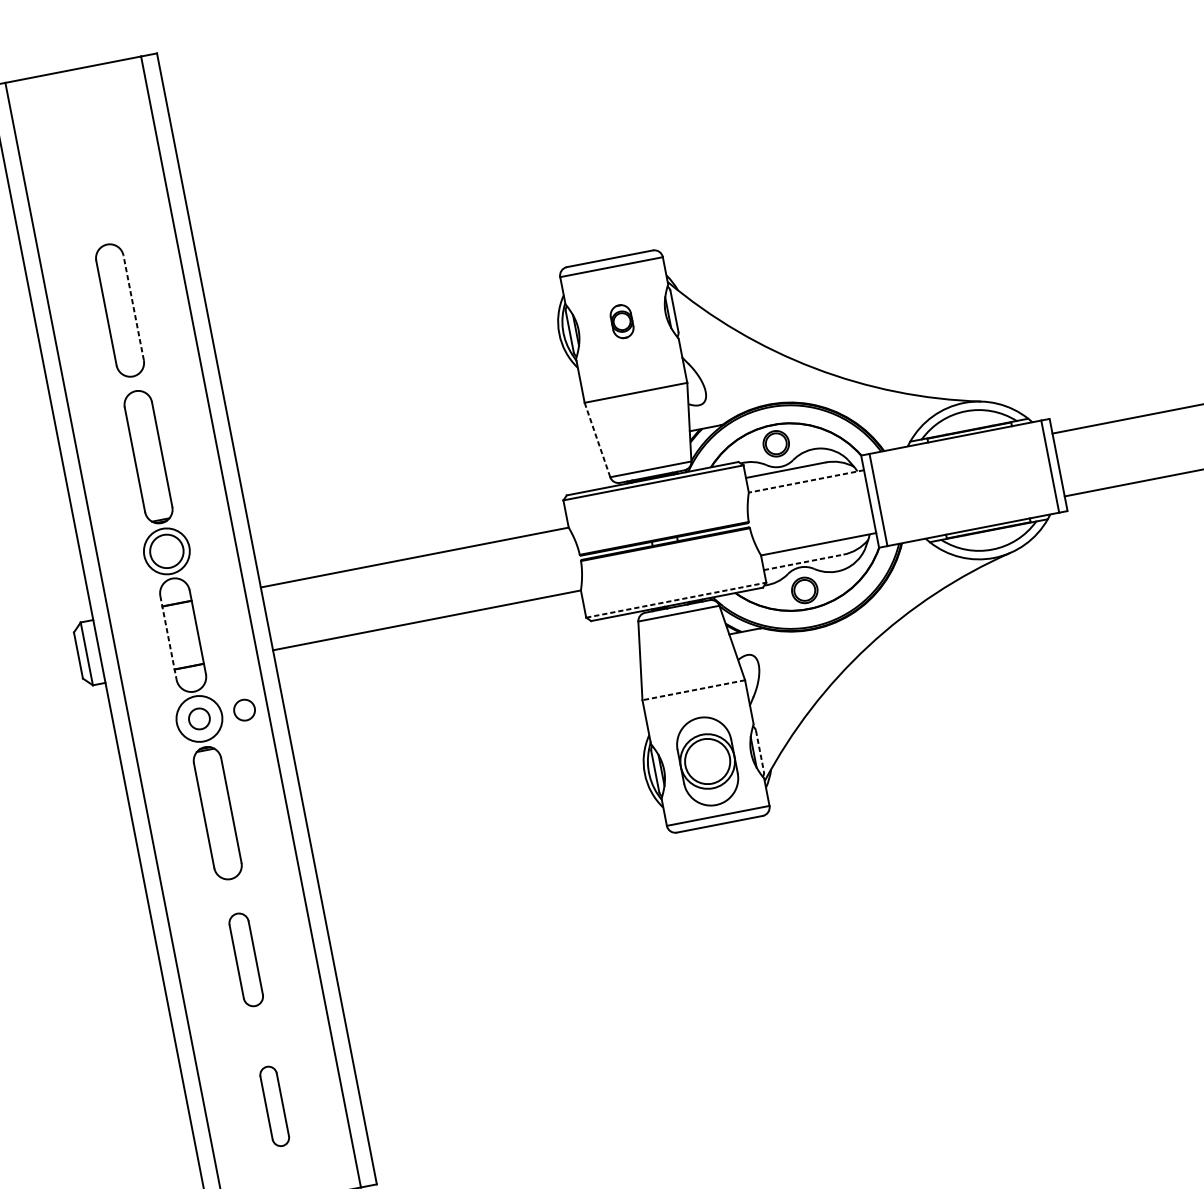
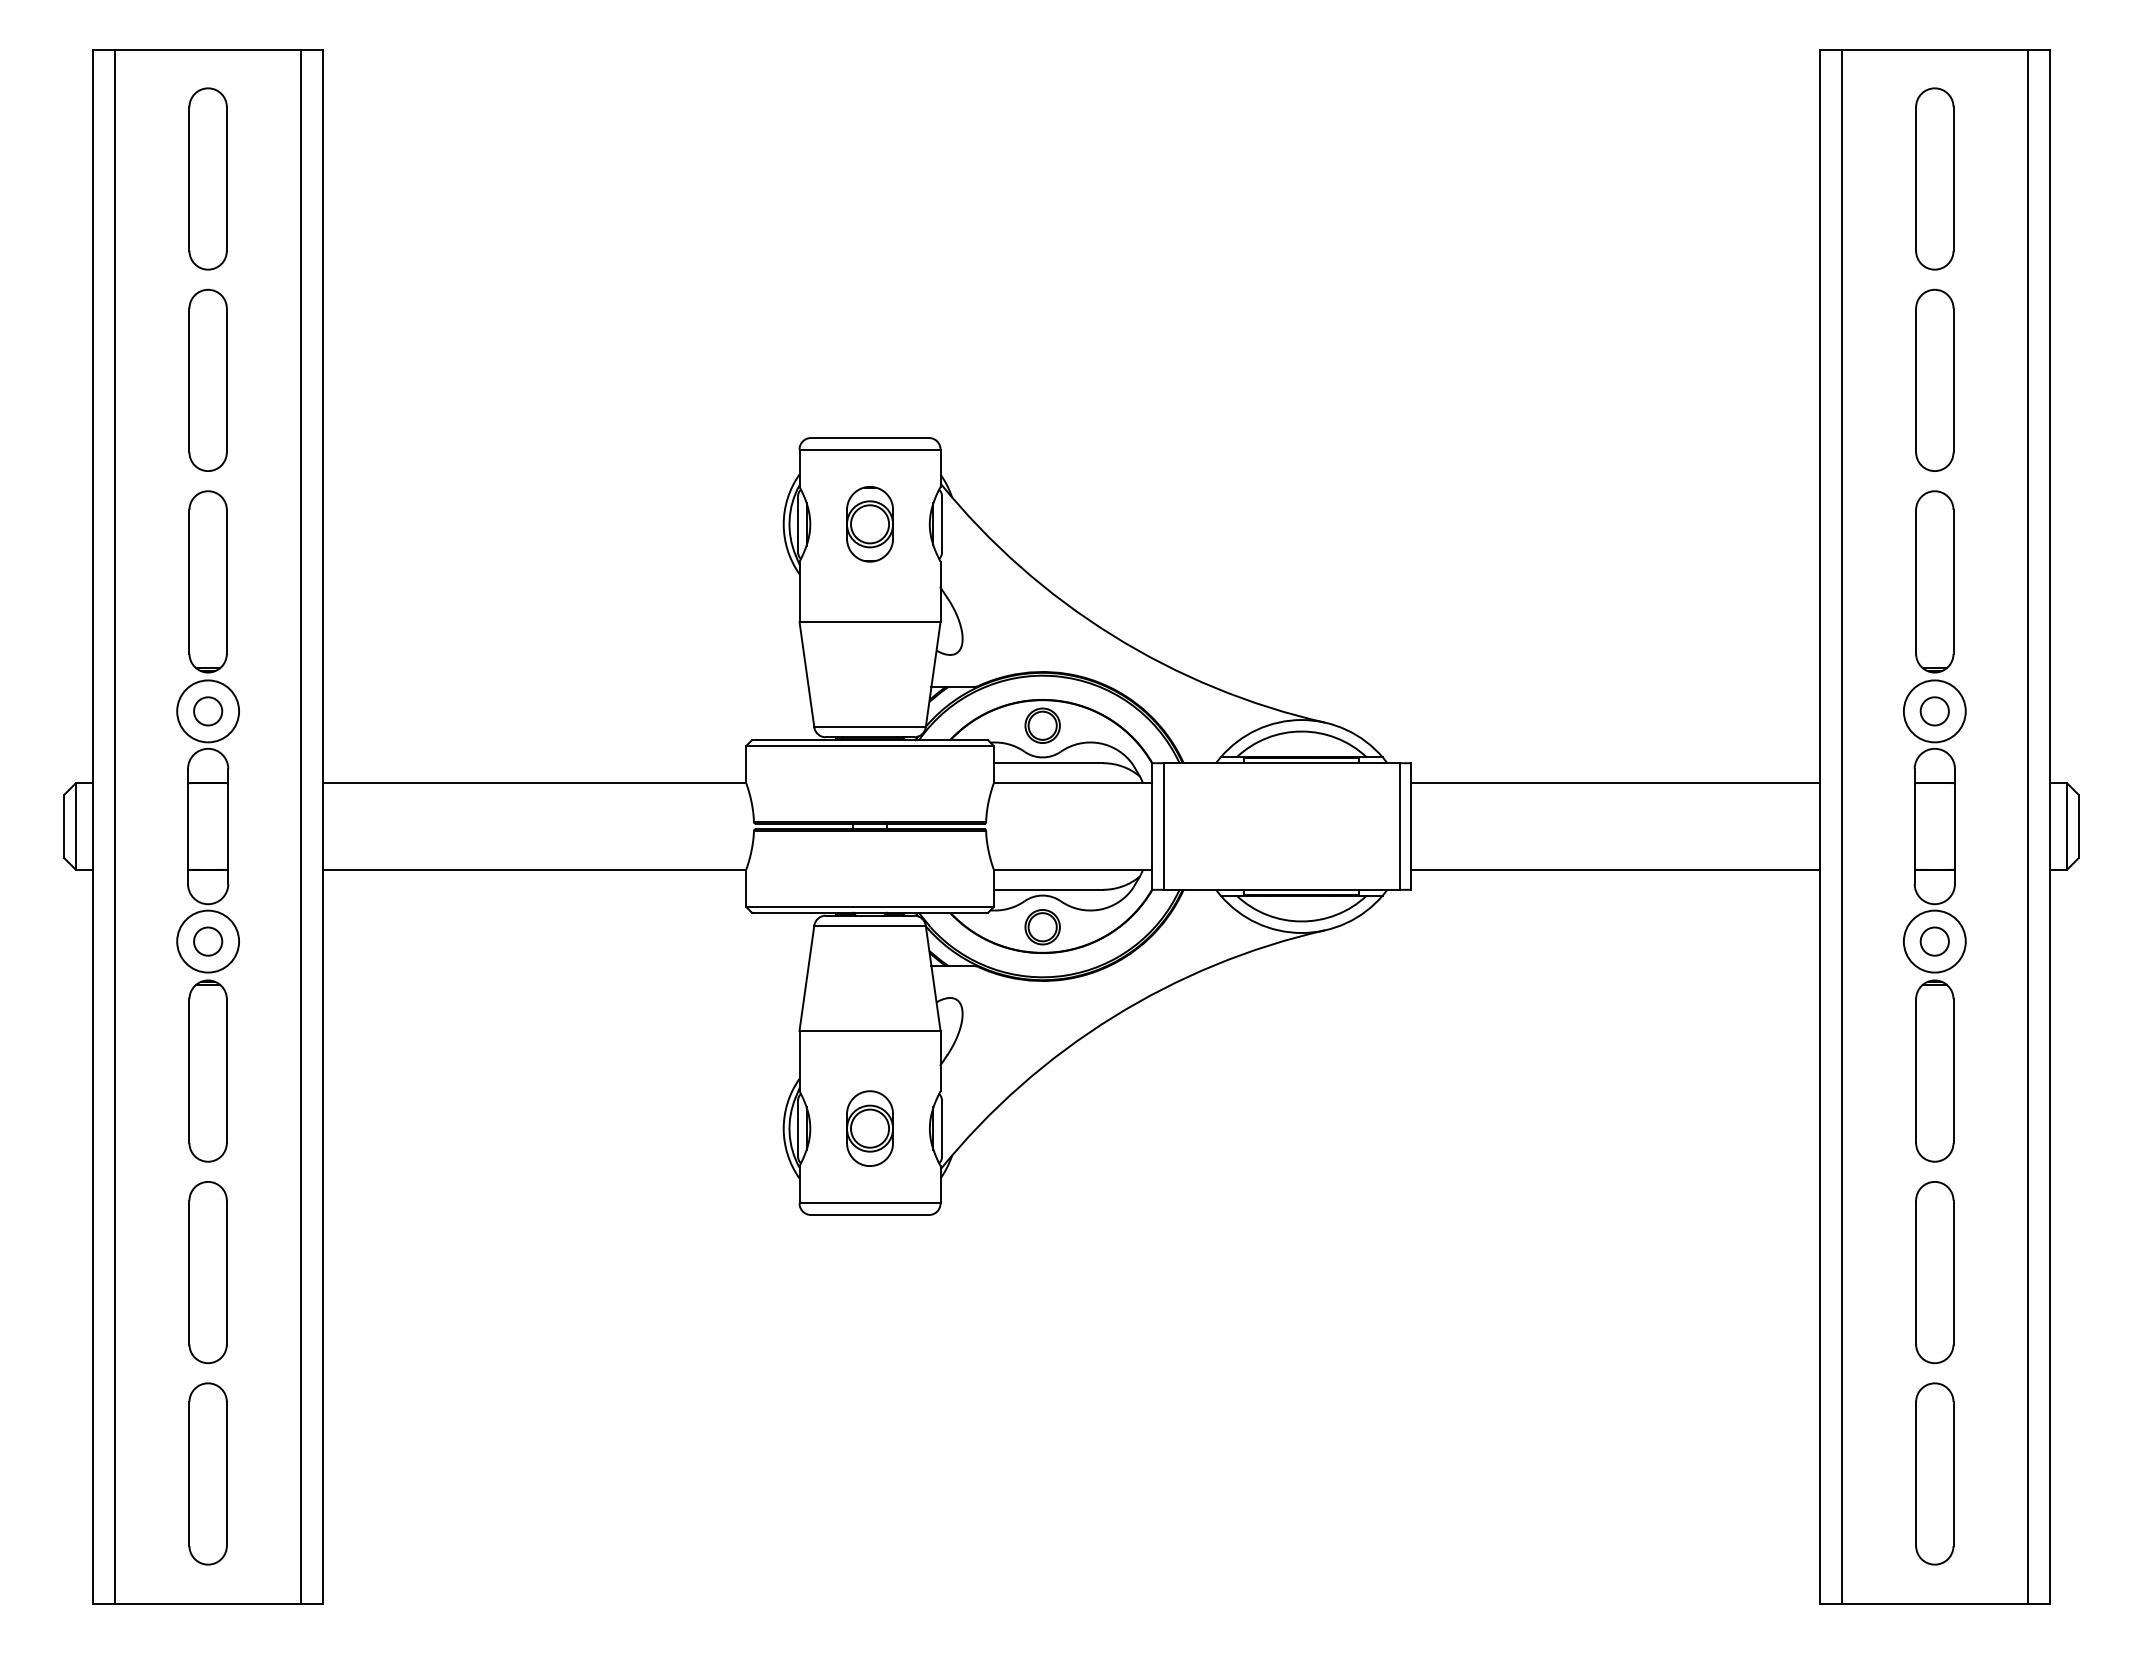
part: (91, 163) -> (207, 178), added
line: (133, 307) -> (226, 380), dashed -> solid
part: (621, 321) -> (869, 524), size x1.67
line: (597, 440) -> (807, 675), dashed -> solid
line: (806, 481) -> (1072, 783), dashed -> solid
circle: (167, 551) -> (208, 711), size x0.62
line: (803, 562) -> (1048, 889), dashed -> solid
line: (676, 600) -> (870, 907), dashed -> solid
line: (168, 637) -> (188, 826), dashed -> solid
line: (694, 689) -> (870, 1030), dashed -> solid
circle: (244, 710) -> (270, 941), removed
line: (759, 751) -> (941, 1129), dashed -> solid
part: (707, 761) -> (869, 1128), size x0.62
part: (245, 959) -> (207, 1272), size x1.43
part: (274, 1106) -> (207, 1473), size x1.67

